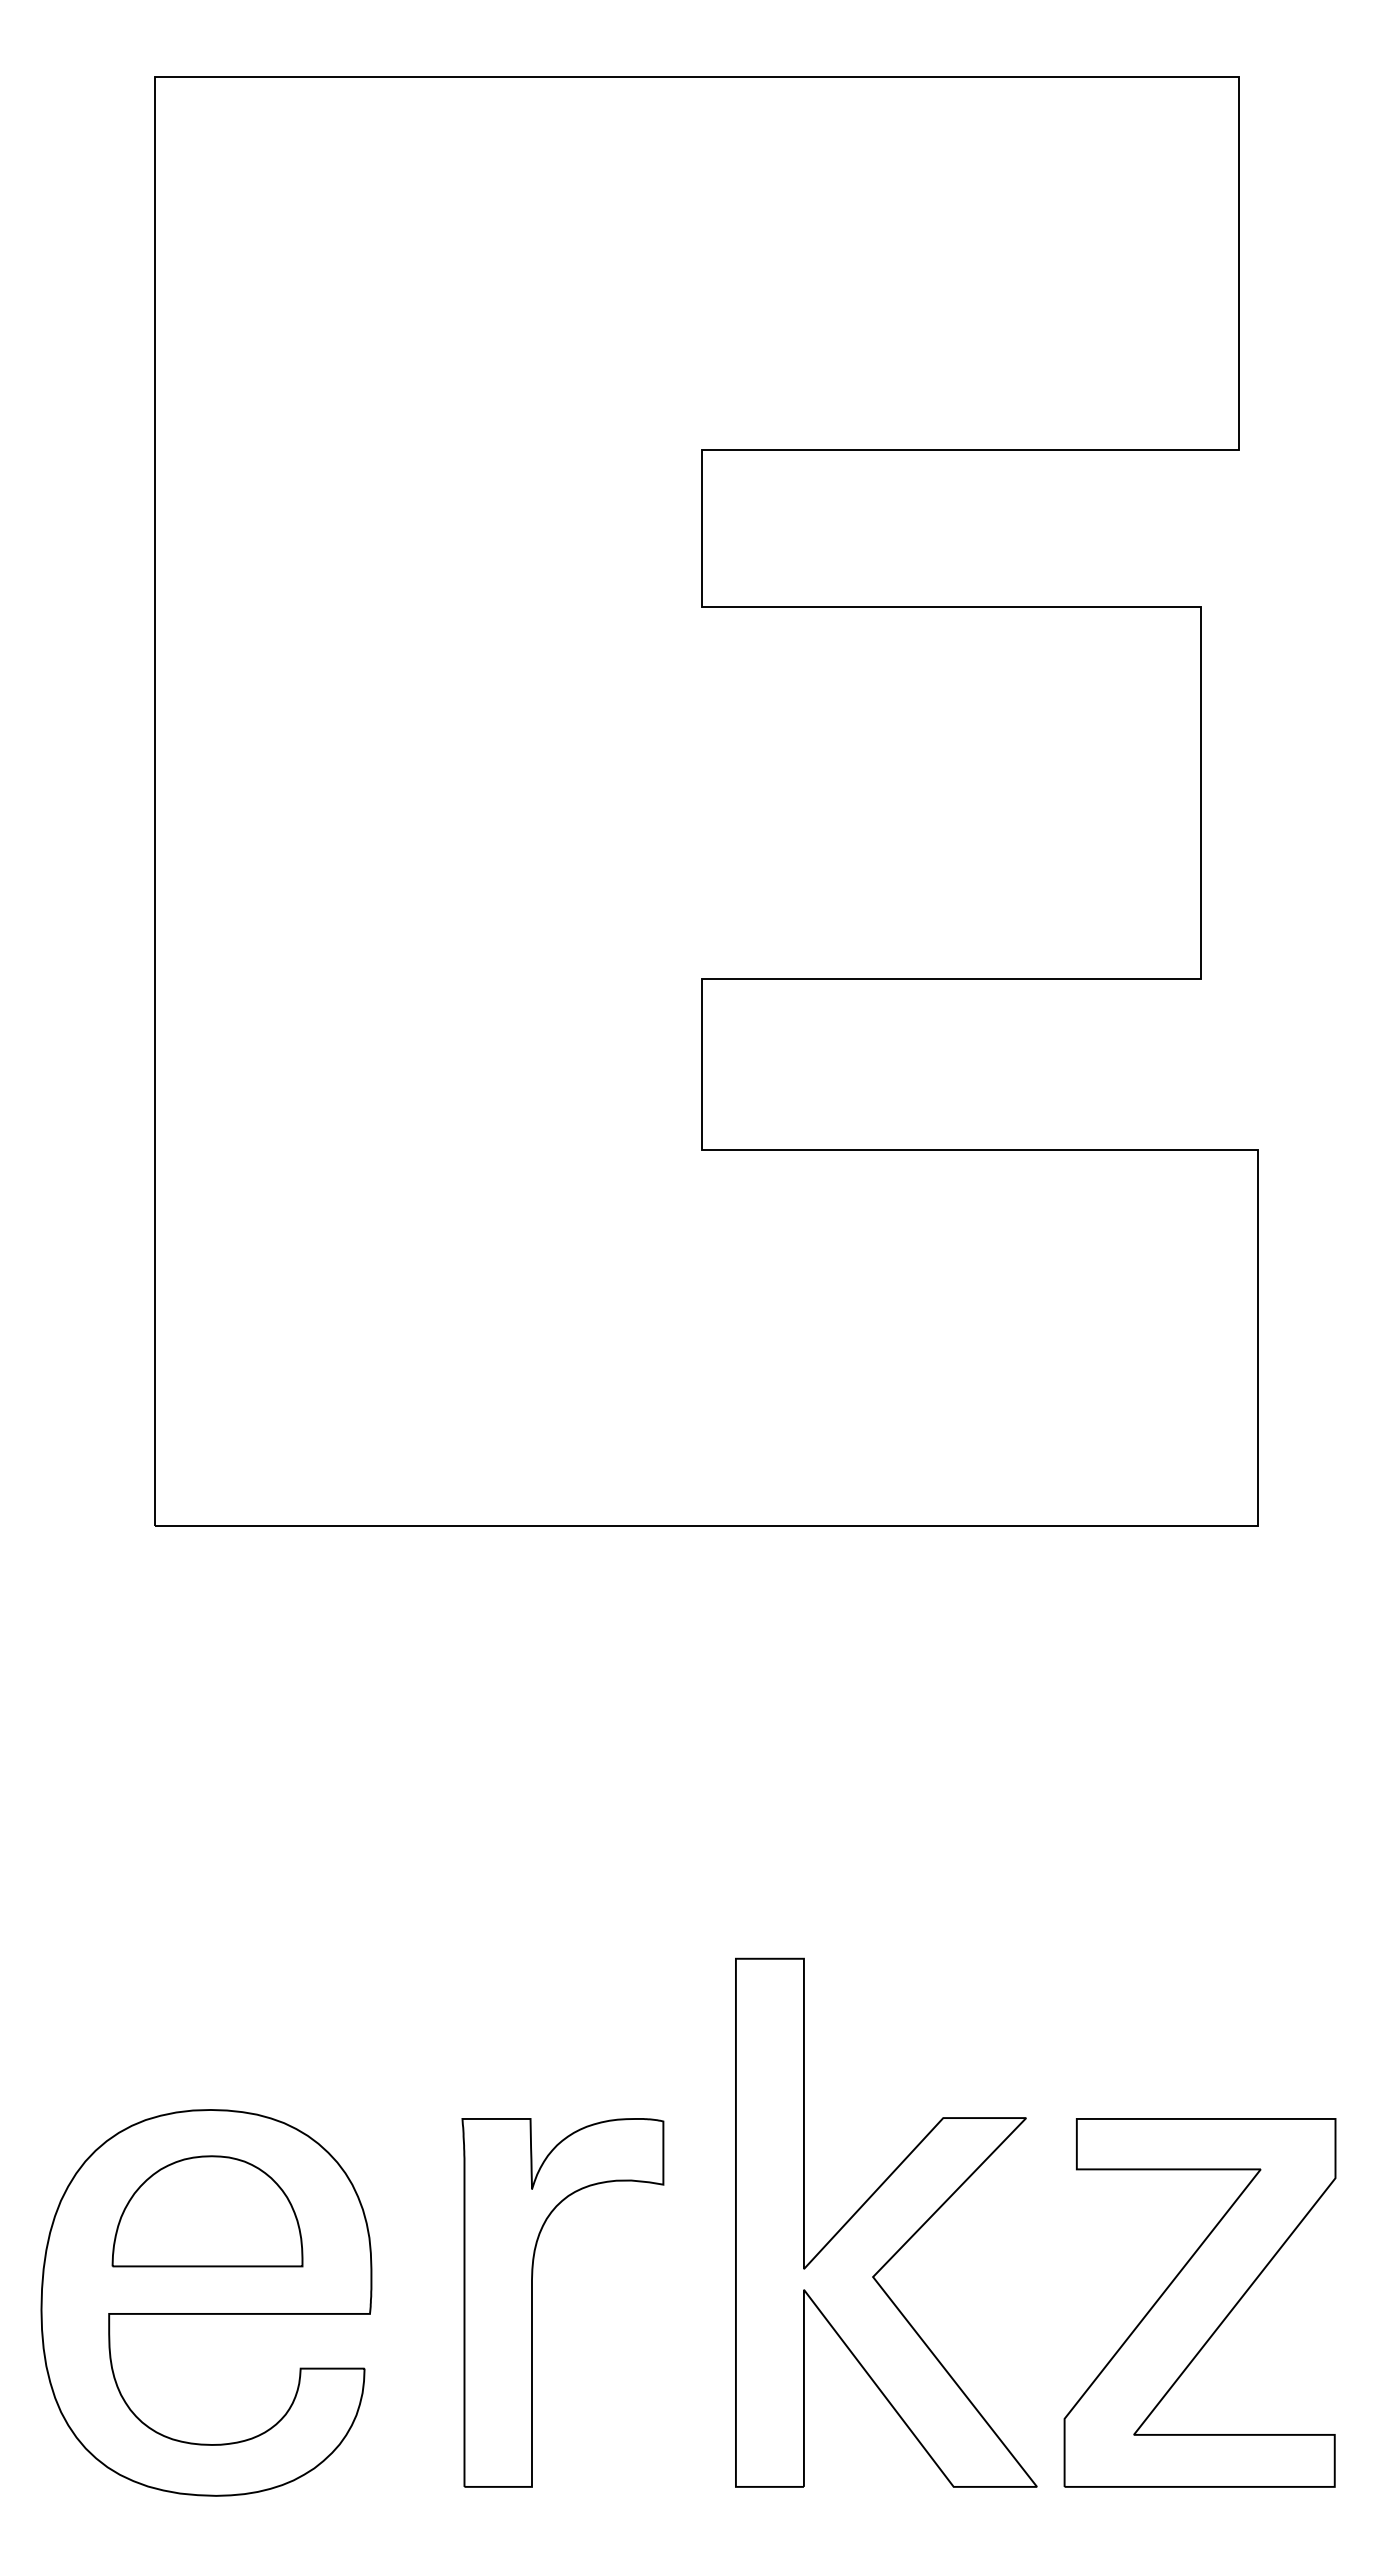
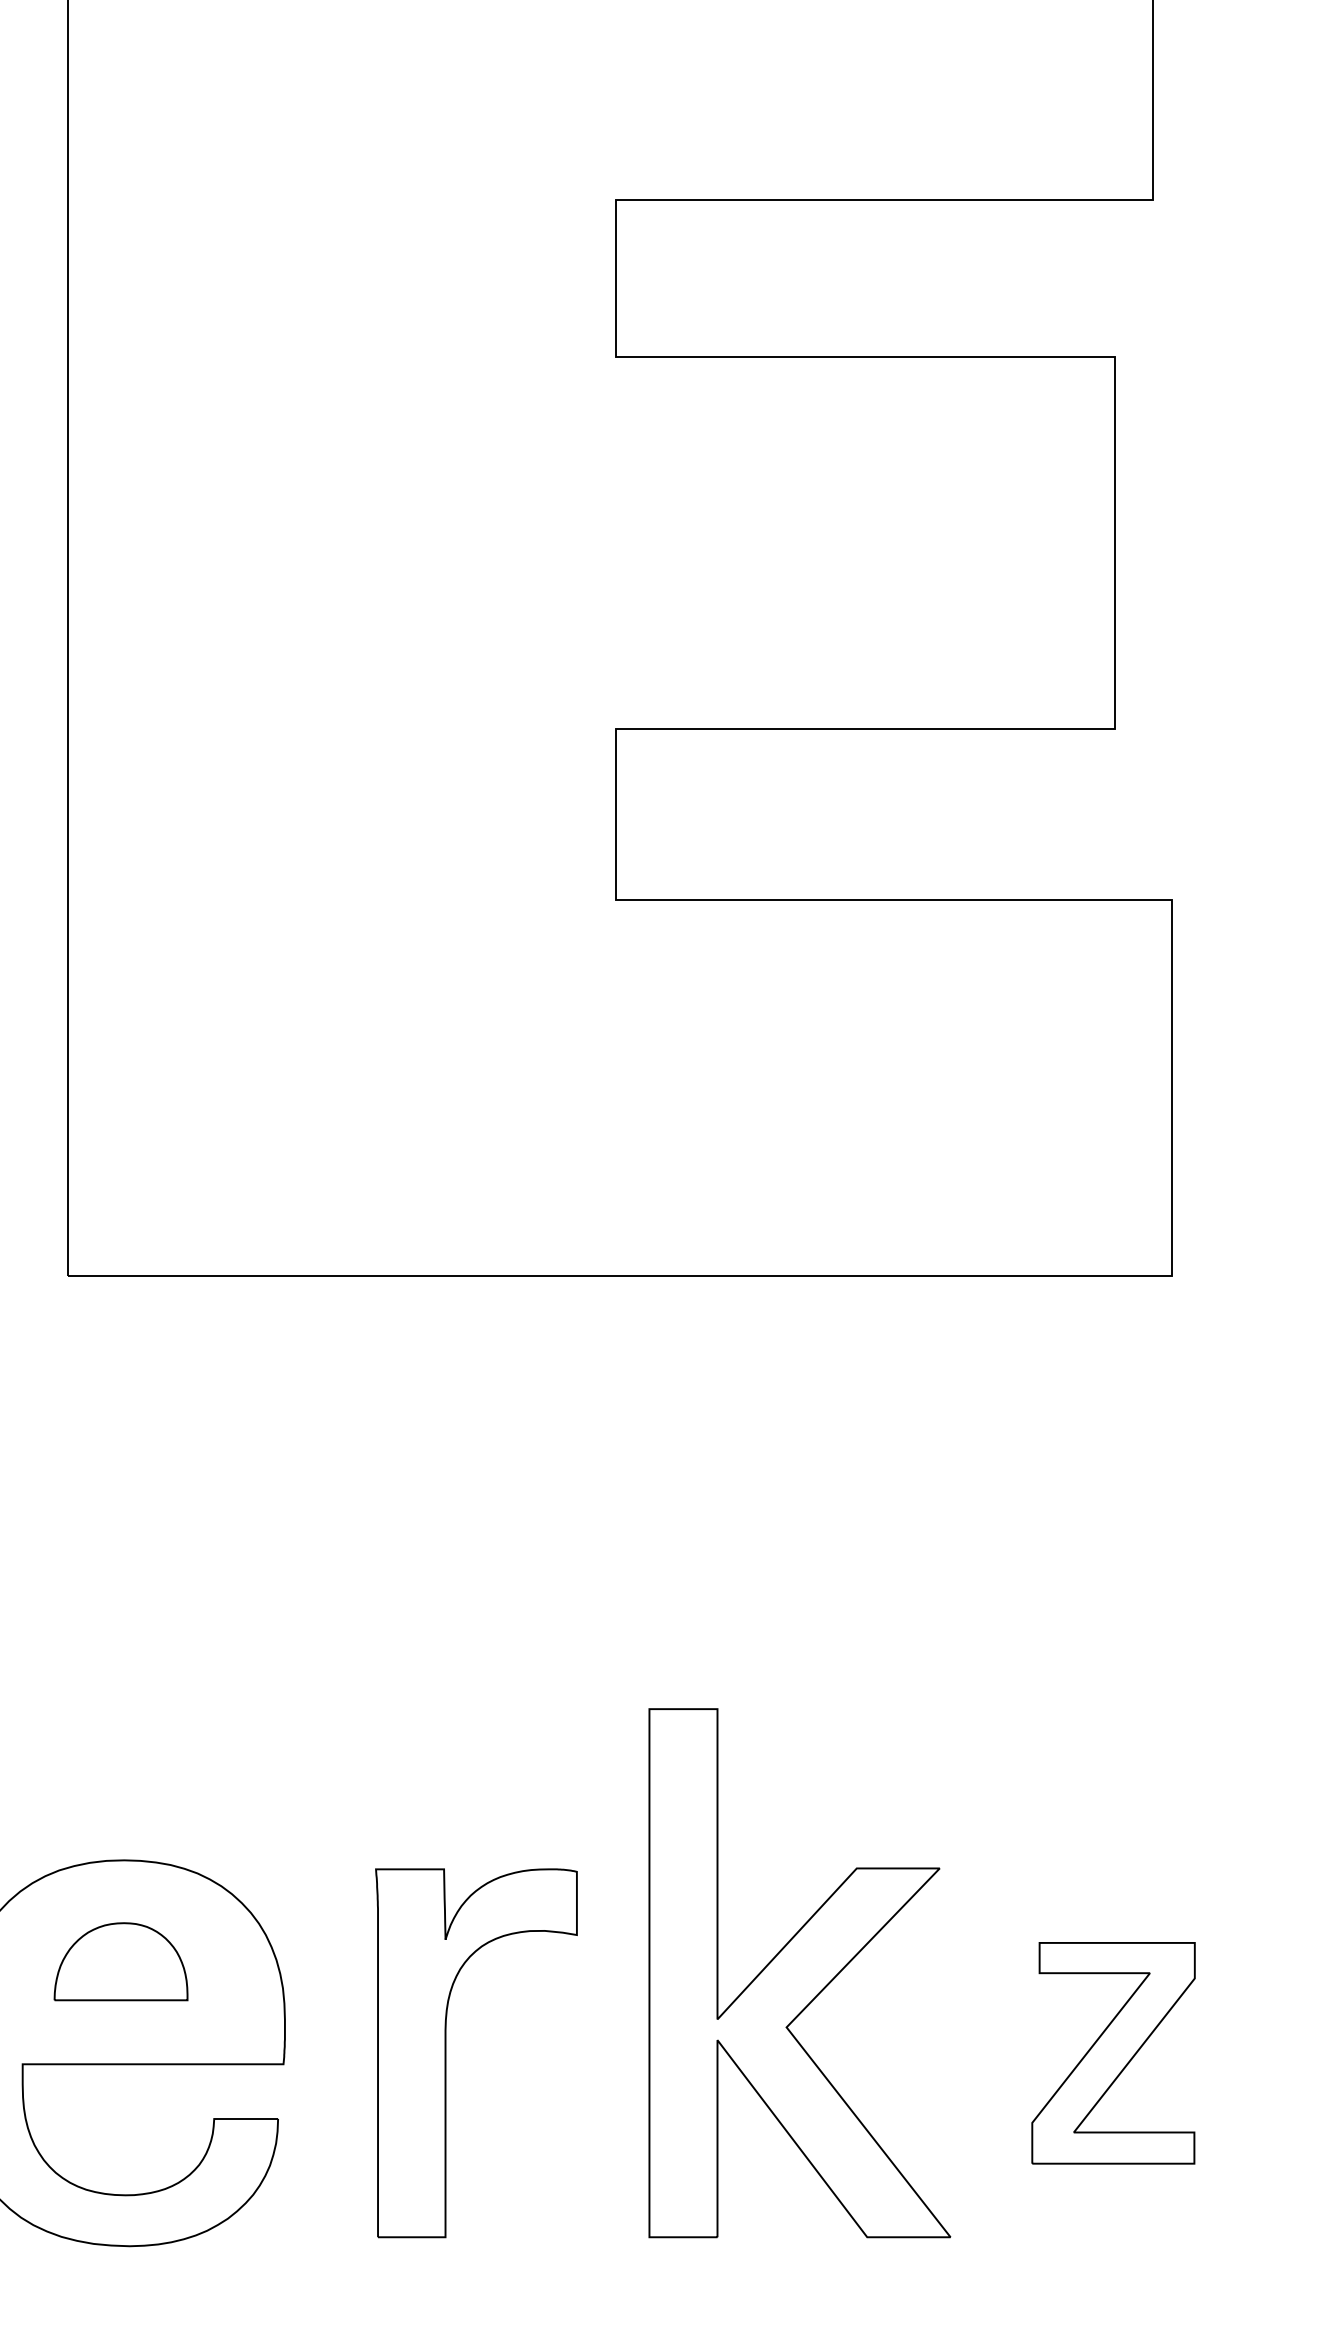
part: (207, 2211) -> (121, 1961), size x0.7
part: (1199, 2302) -> (1113, 2052), size x0.6

